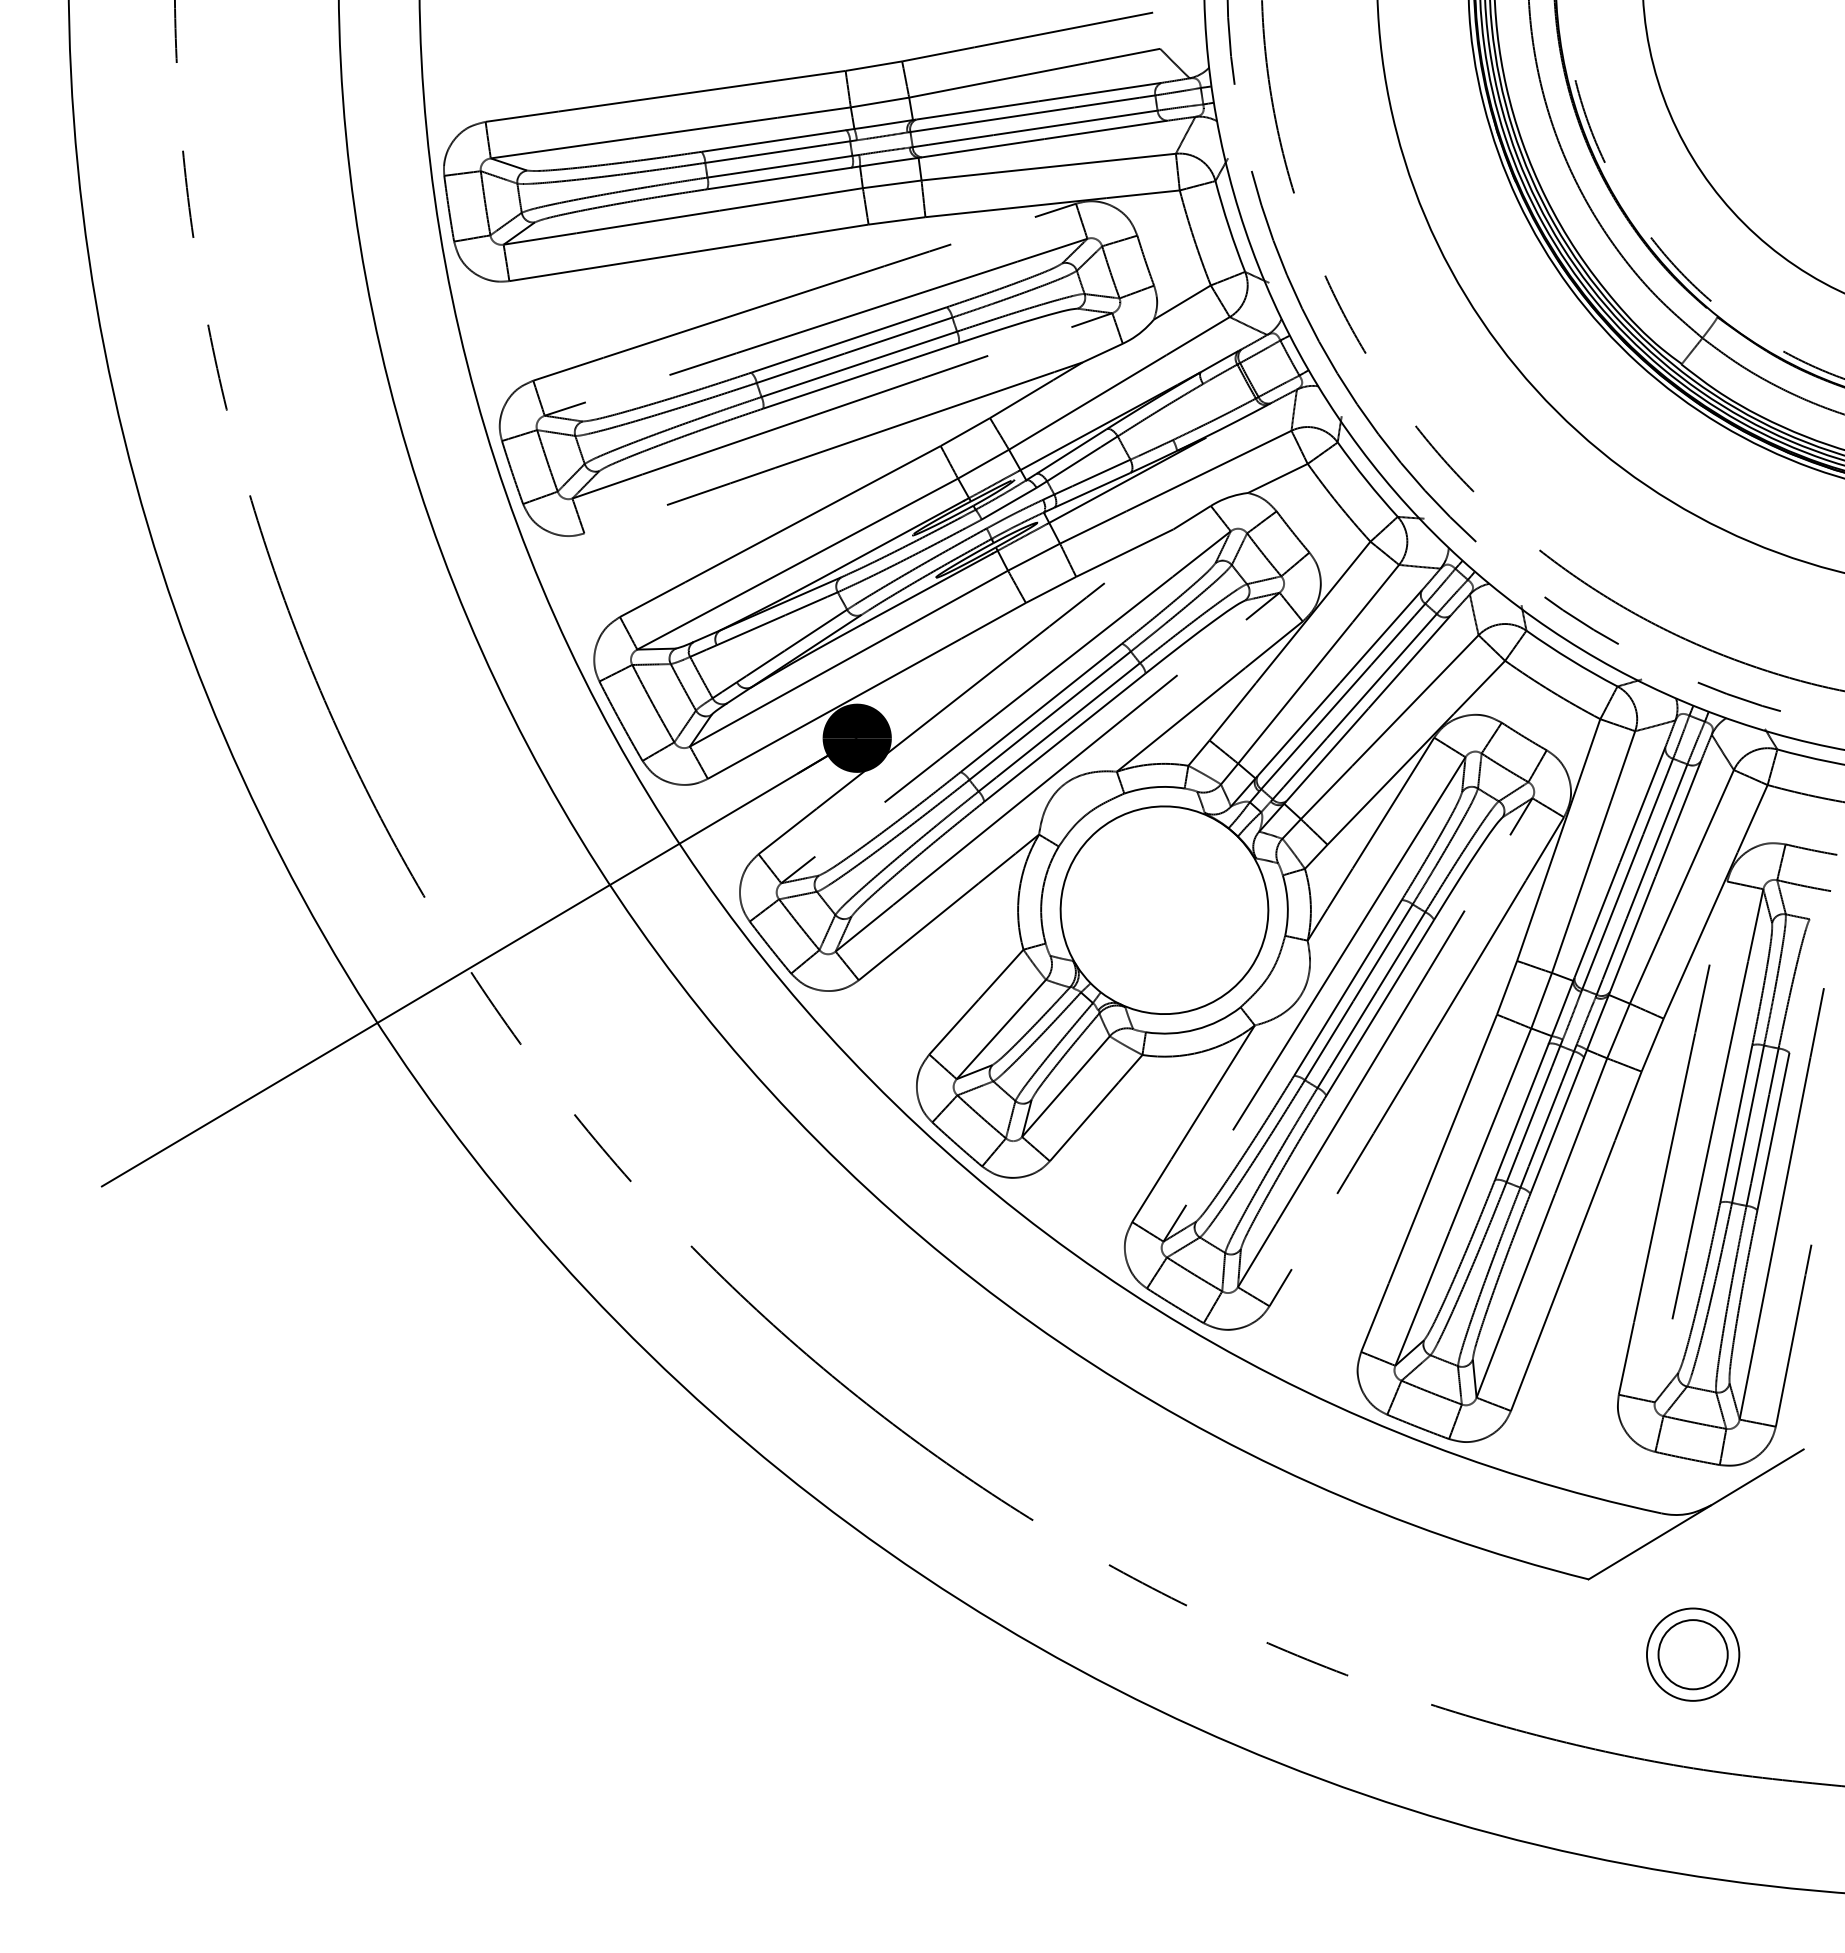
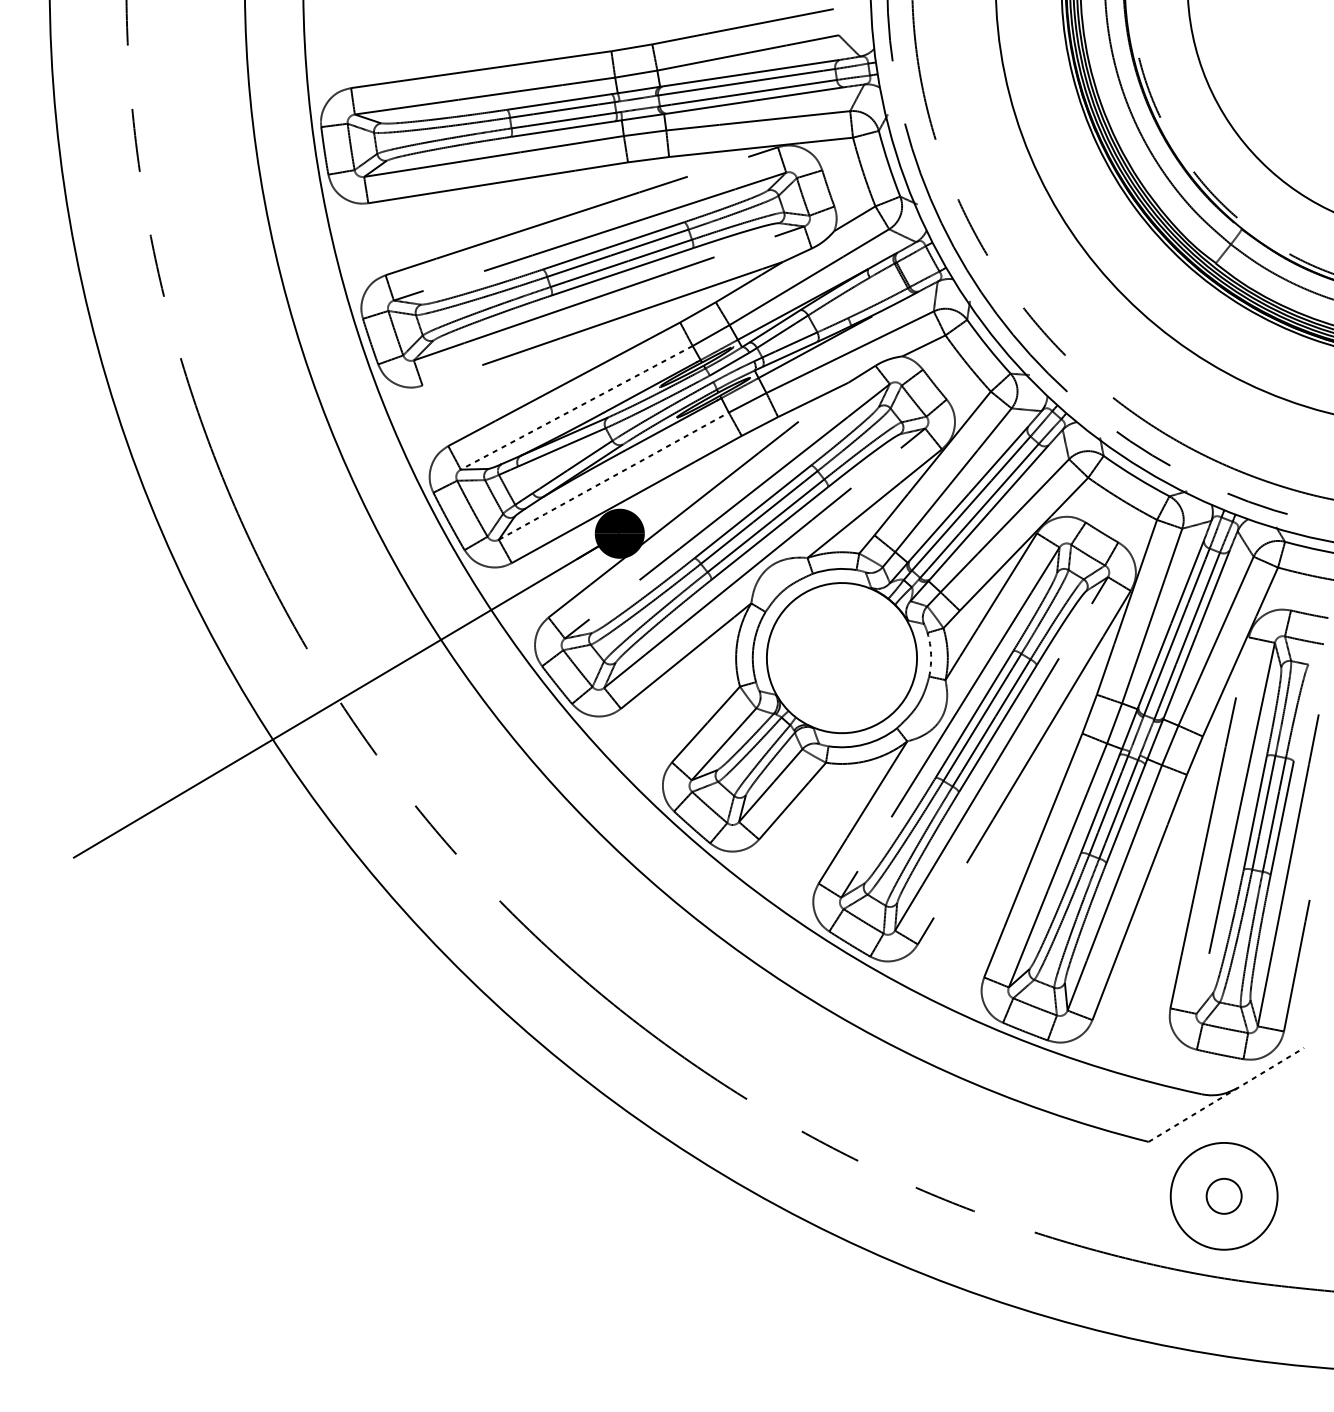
line: (797, 564) -> (576, 408), solid -> dashed
line: (849, 658) -> (614, 476), solid -> dashed
arc: (1287, 905) -> (930, 654), solid -> dashed
line: (1696, 1514) -> (1226, 1094), solid -> dashed
circle: (1692, 1654) -> (1223, 1196), size x0.7
circle: (1692, 1654) -> (1223, 1196), size x1.6

